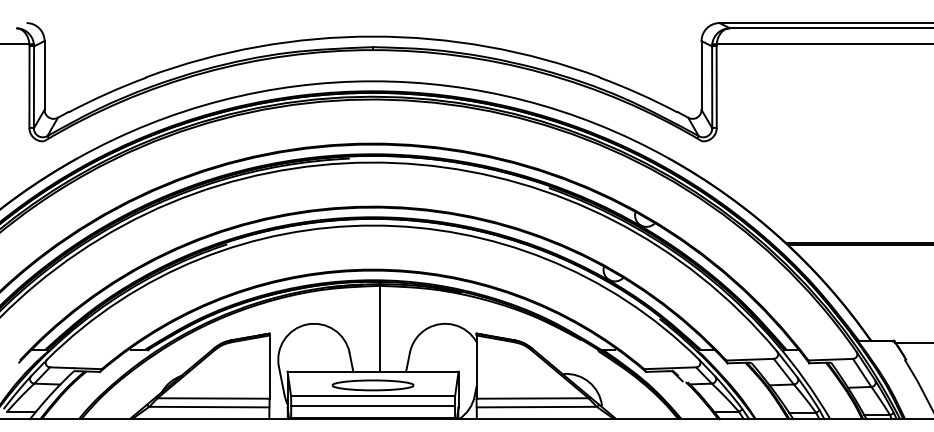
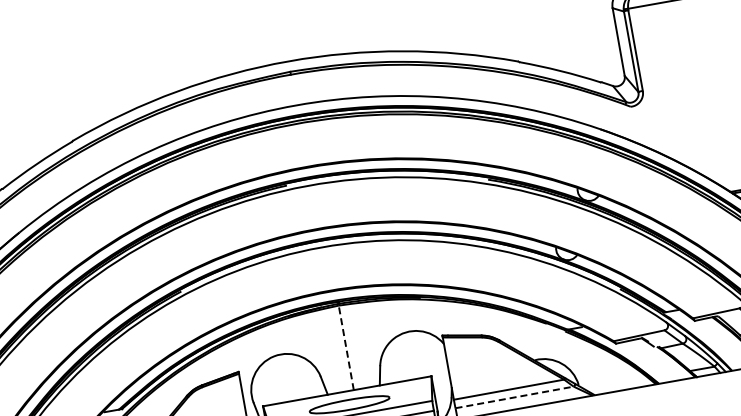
line: (379, 328) -> (345, 347), solid -> dashed
line: (537, 407) -> (515, 397), solid -> dashed

